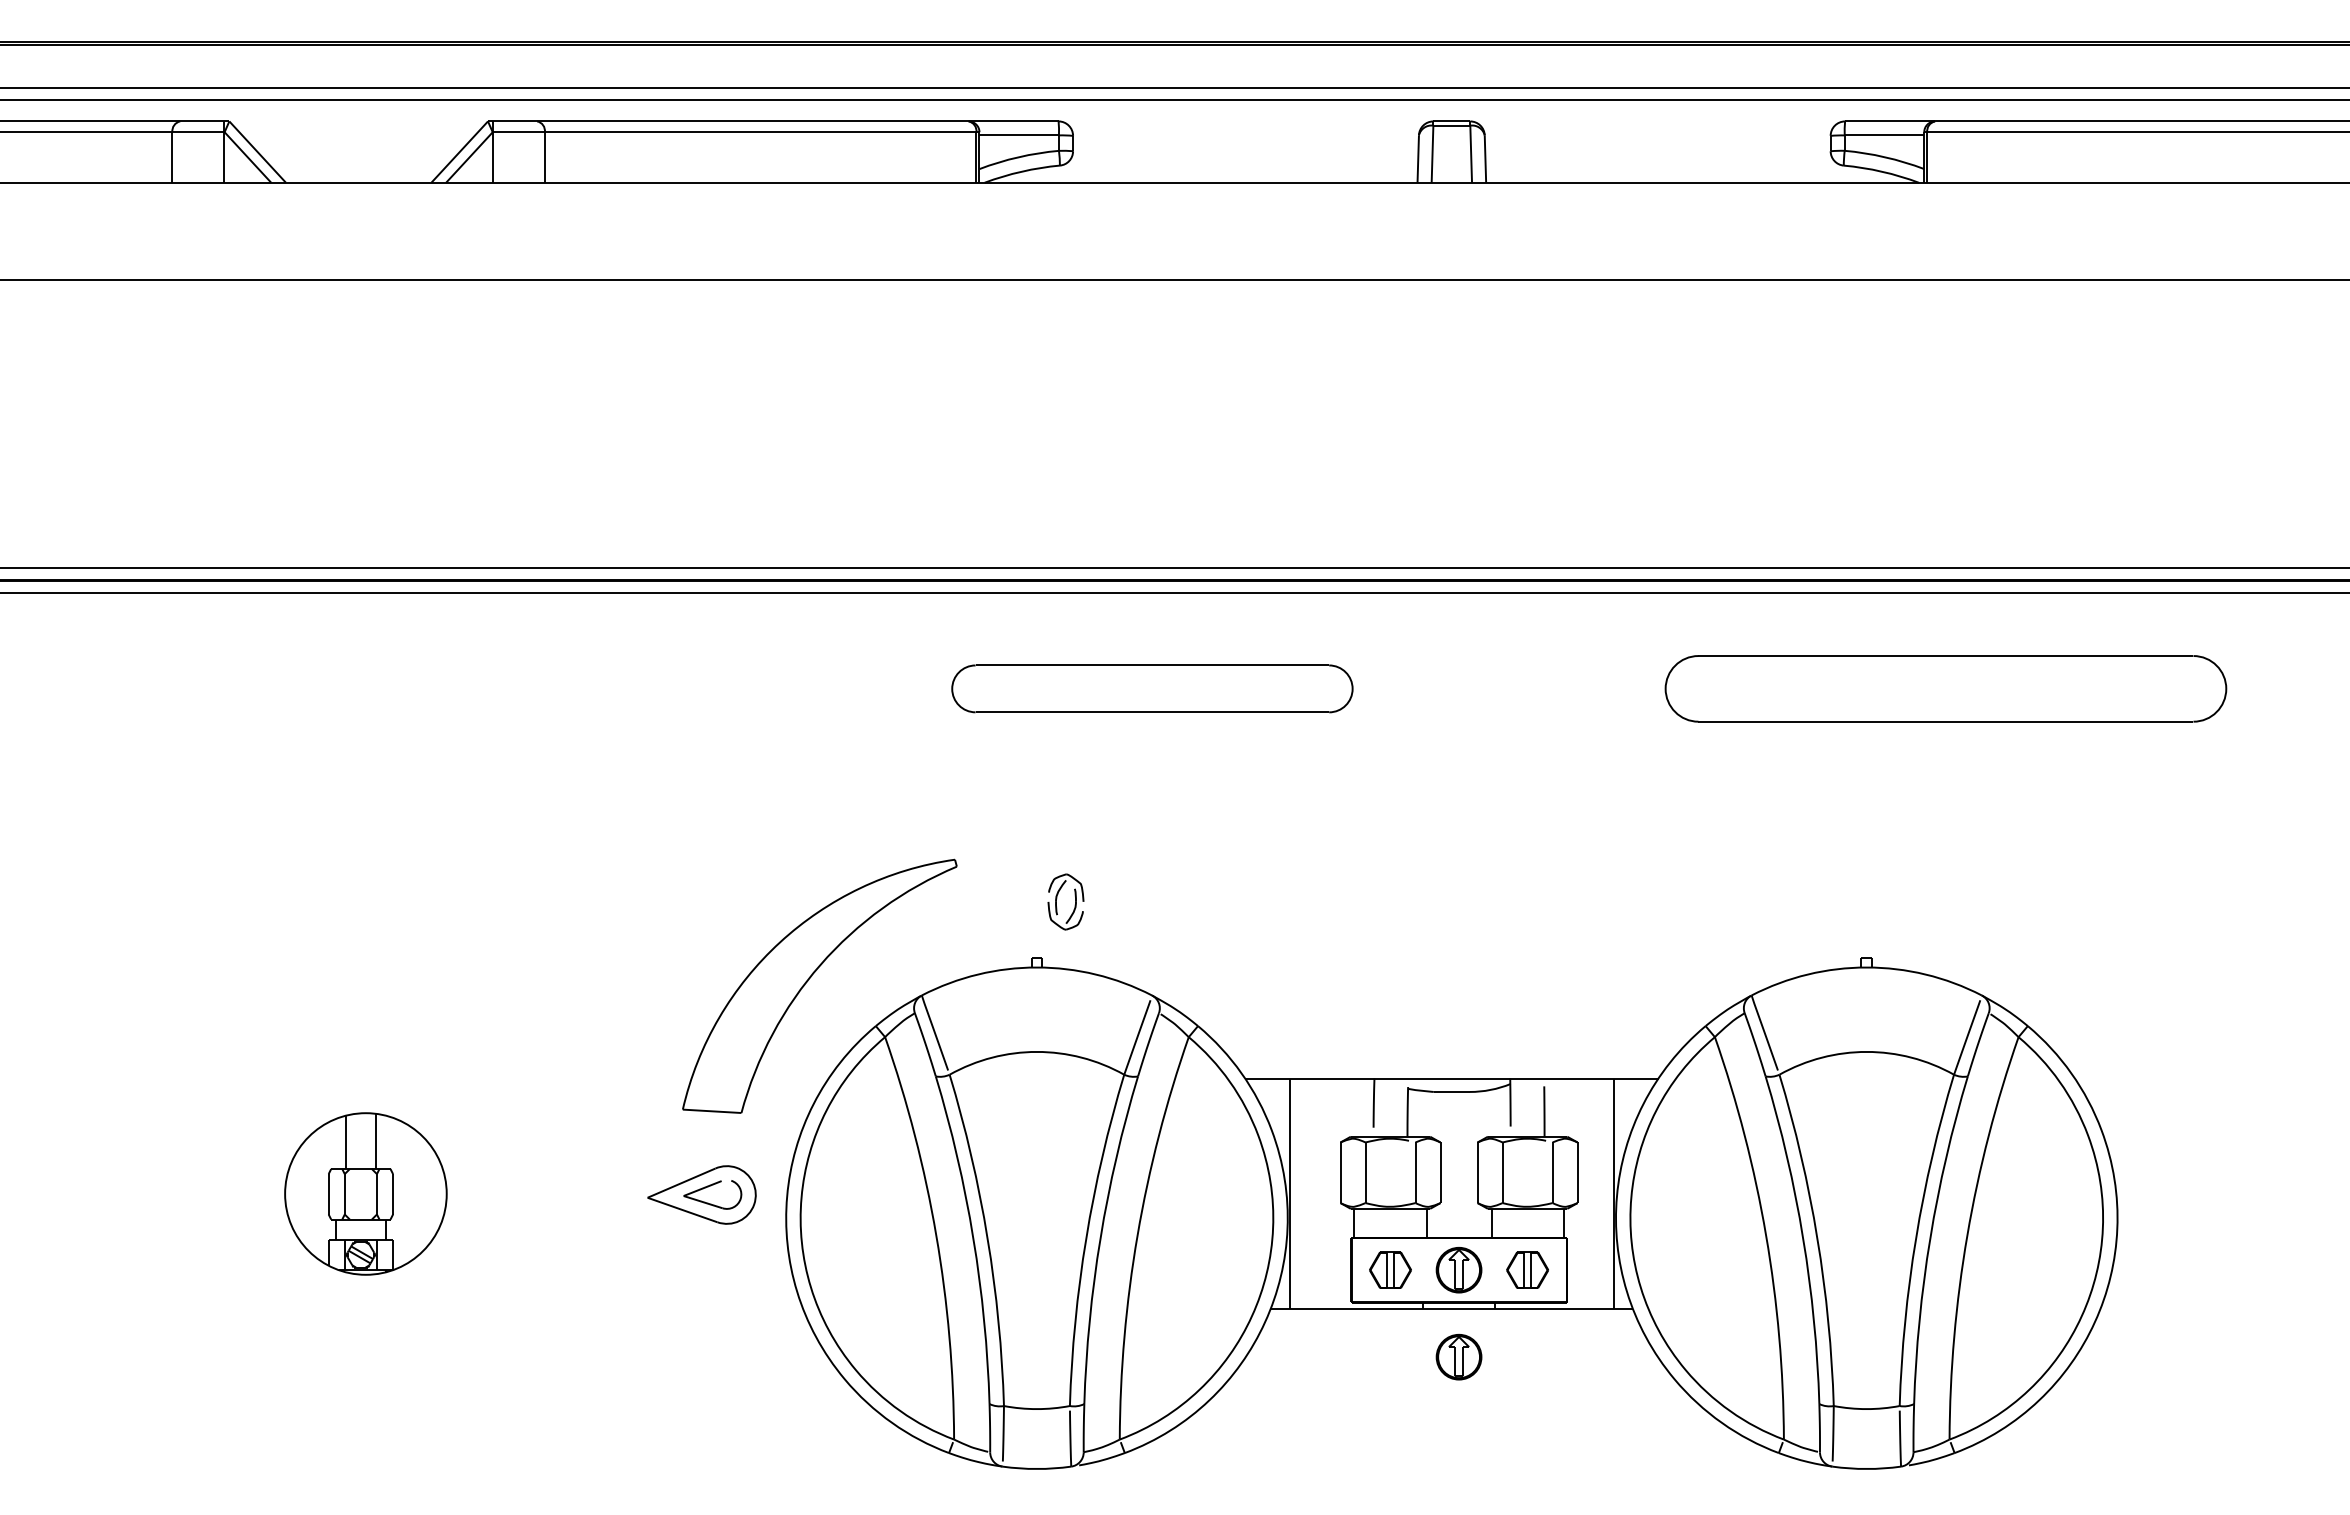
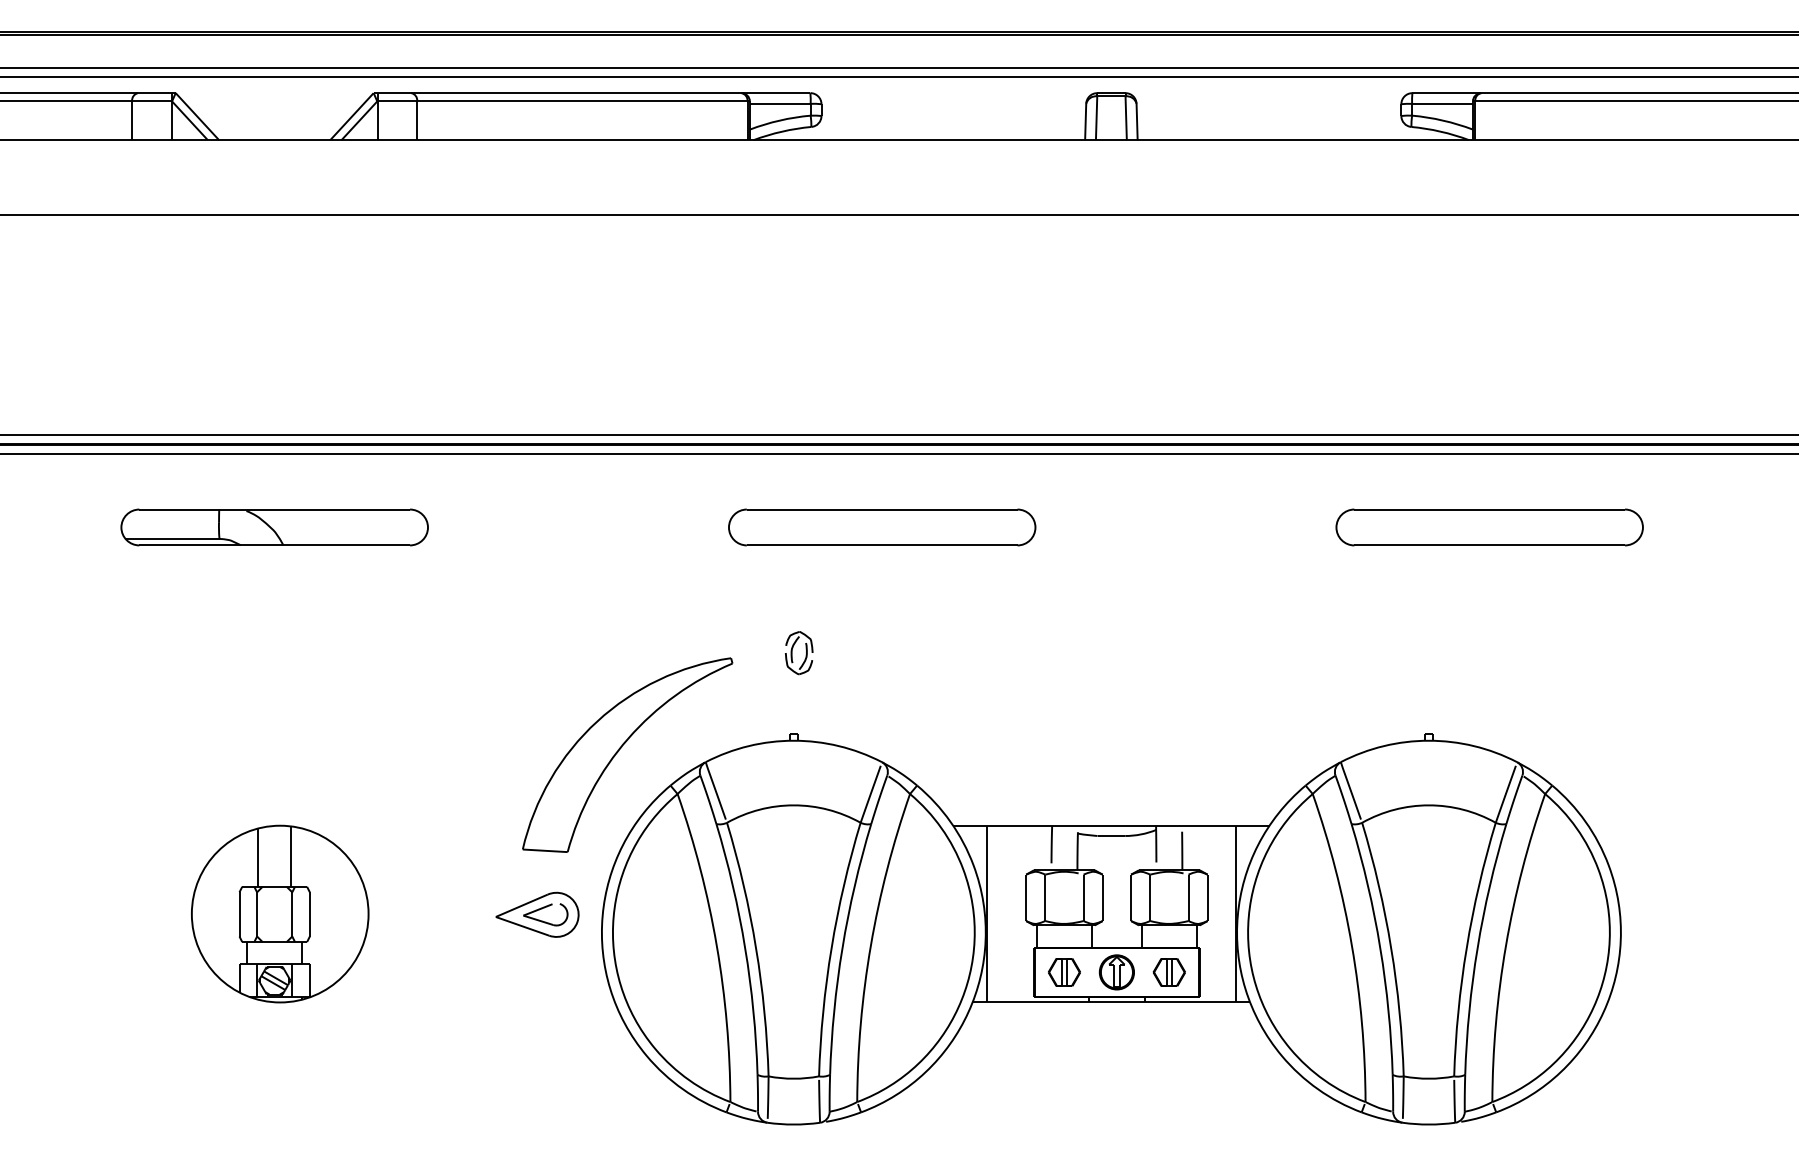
part: (358, 688) -> (274, 527), added
part: (1946, 688) -> (1490, 527), size x0.71
part: (1057, 898) -> (792, 650), moved
part: (365, 1193) -> (279, 913), size x1.43
part: (1458, 1357) -> (1116, 1039), removed

